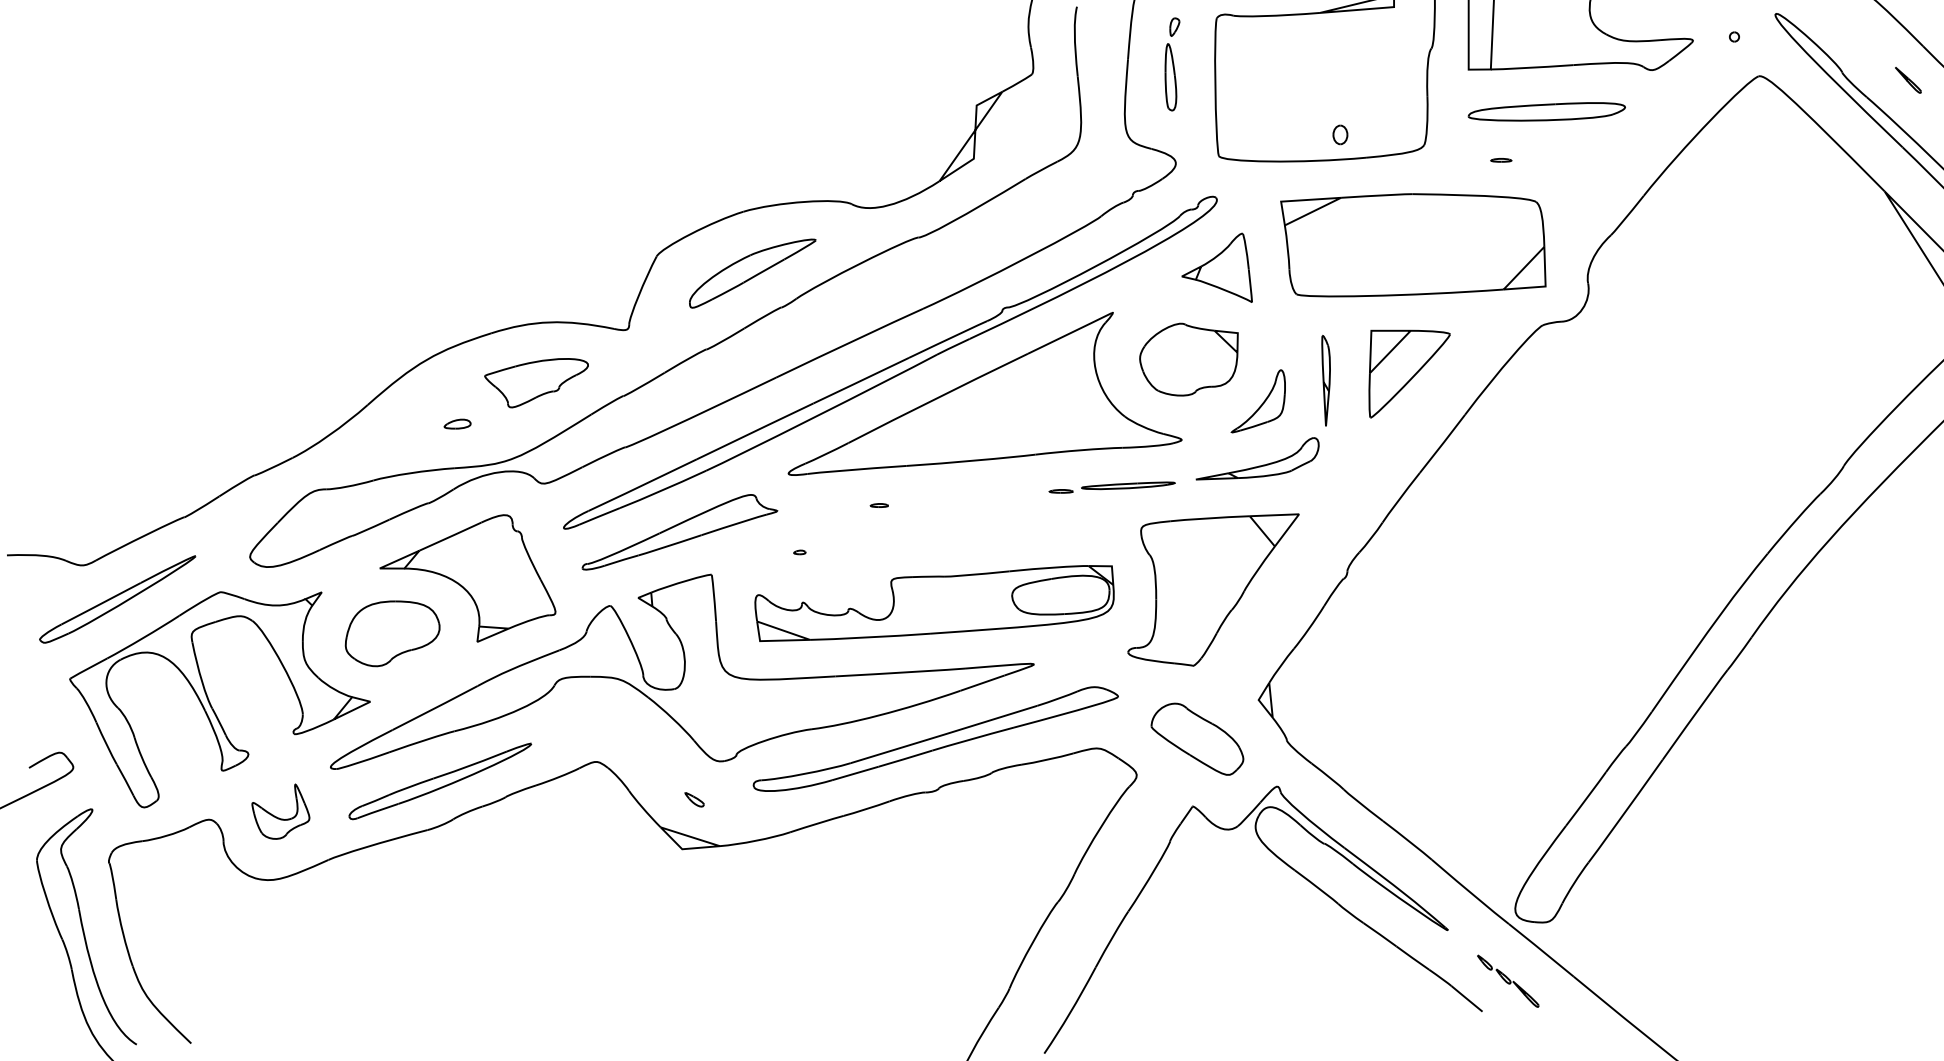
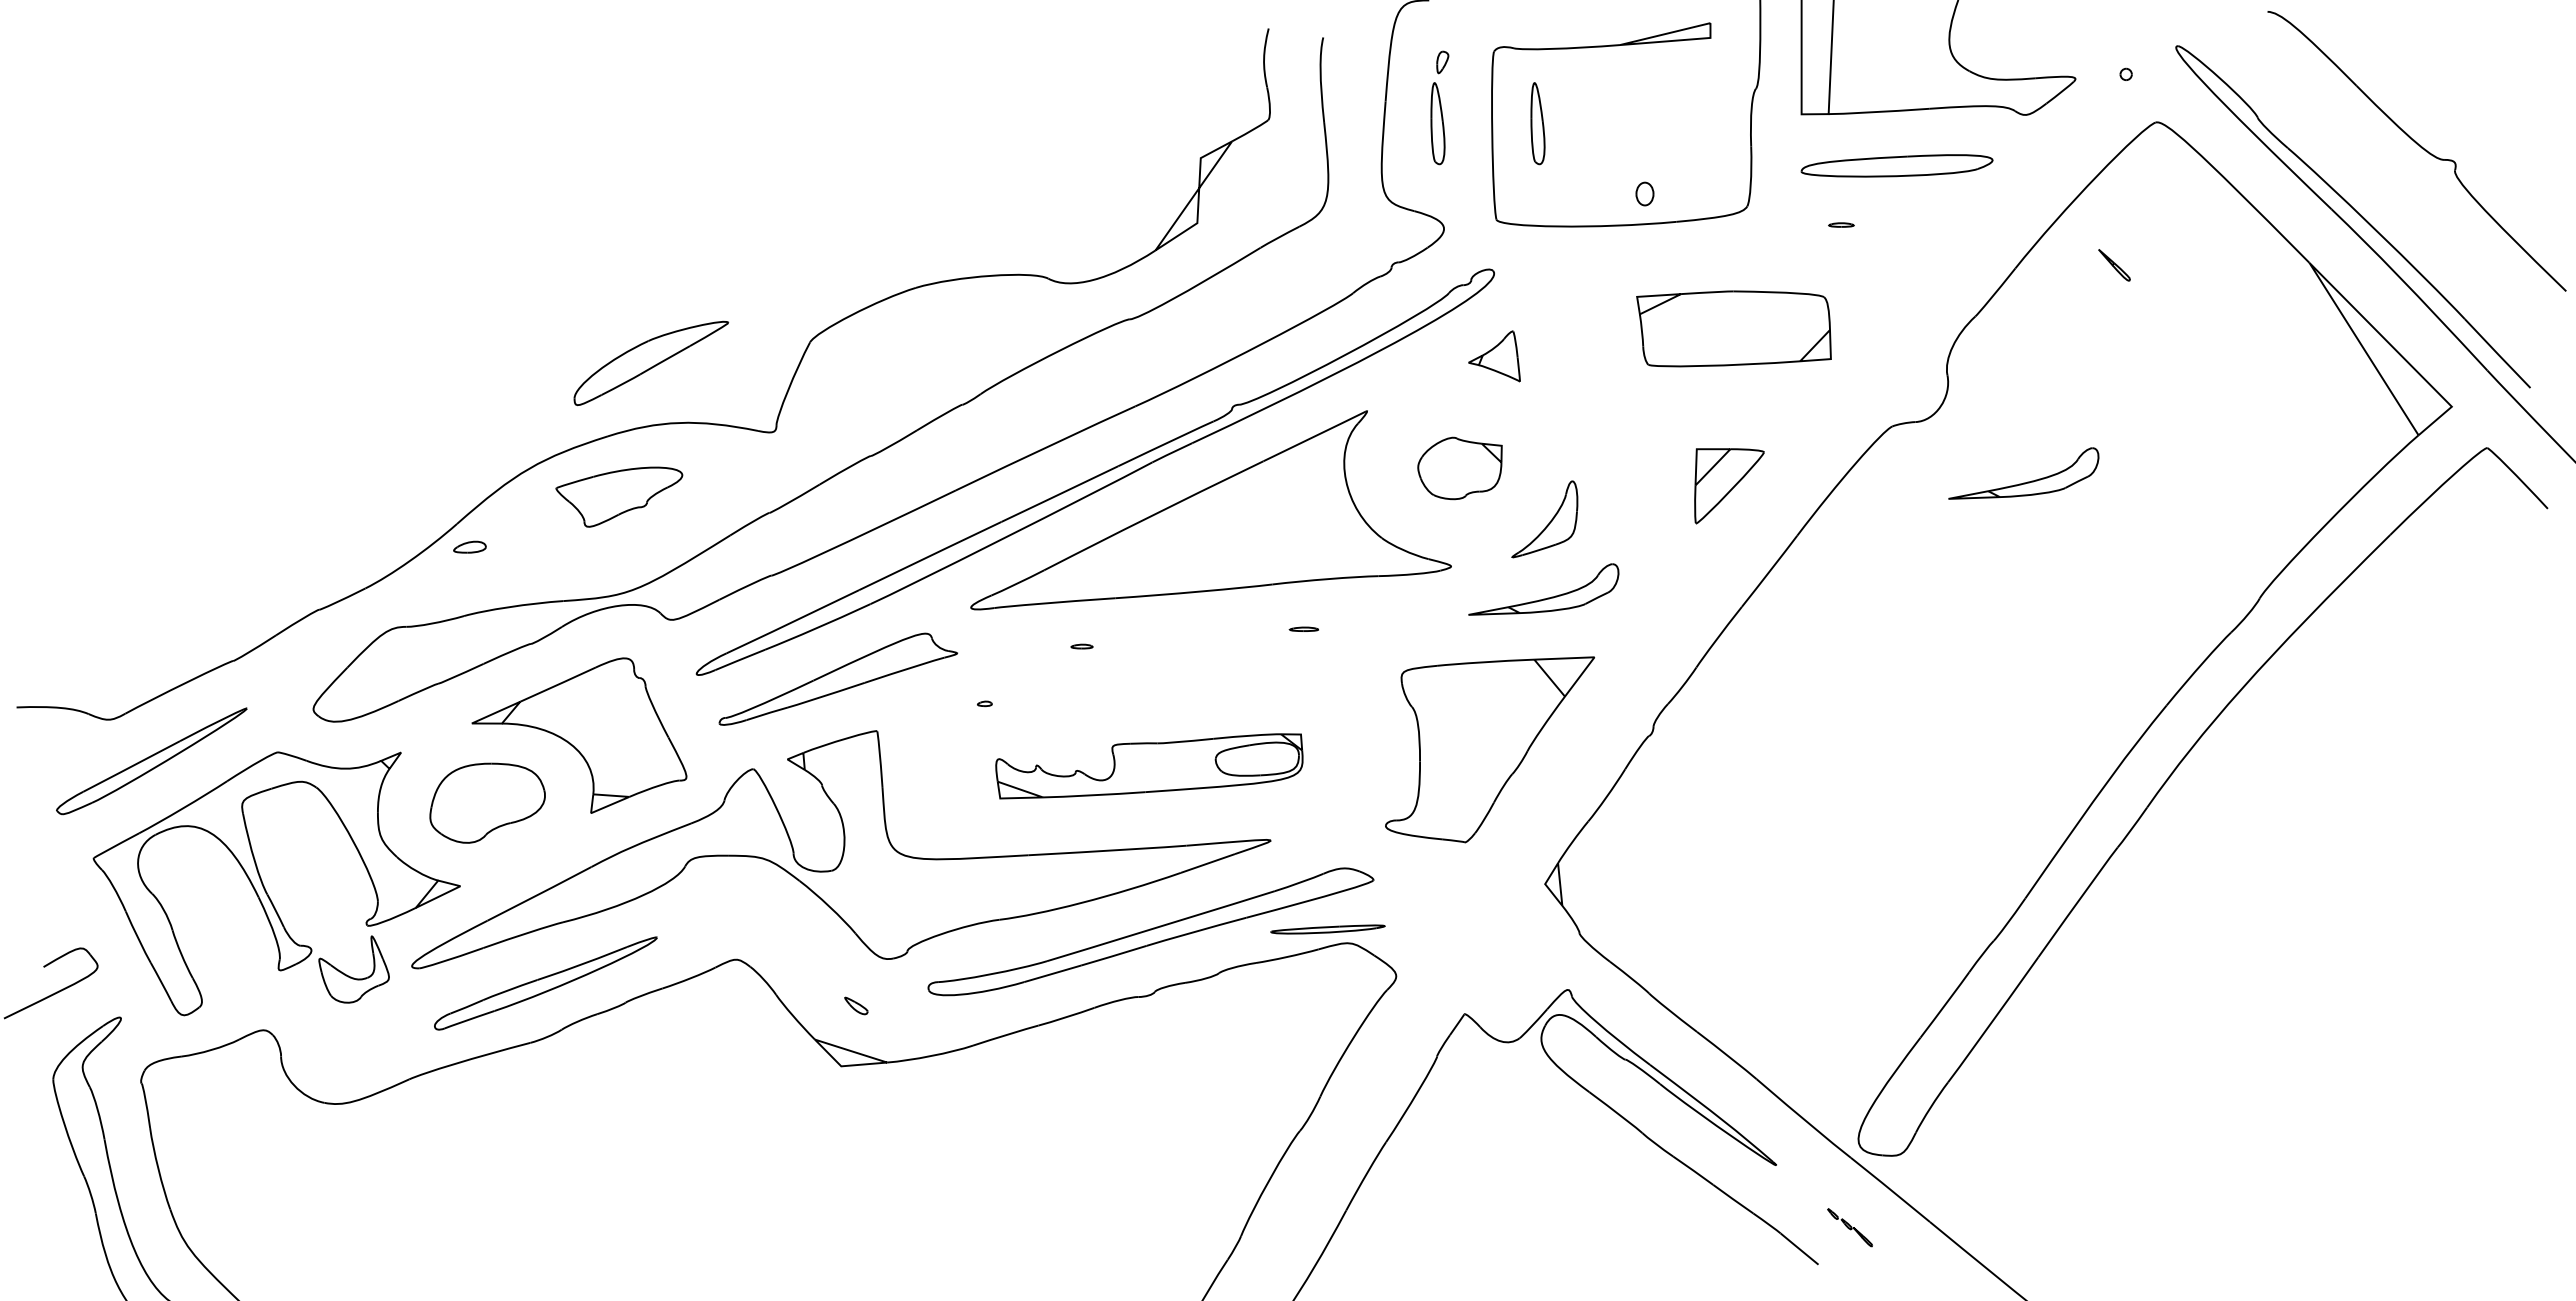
part: (1252, 77) -> (1537, 123), added
part: (1908, 80) -> (2114, 265), moved
part: (1412, 245) -> (1733, 328), size x0.6
part: (1217, 267) -> (1494, 356), size x0.6
part: (752, 273) -> (651, 363), moved
part: (1188, 359) -> (1459, 468), size x0.7
part: (1653, 370) -> (2027, 481), added
part: (1409, 374) -> (1729, 486), size x0.7
part: (1326, 380) -> (1627, 493), removed
part: (536, 382) -> (619, 496), moved
part: (457, 423) -> (469, 546), moved
part: (1127, 485) -> (1327, 929), moved
part: (934, 603) -> (1149, 766), size x0.7
part: (1197, 738) -> (1470, 931), removed
part: (278, 817) -> (351, 976), moved
part: (1507, 981) -> (1849, 1227), size x0.6

